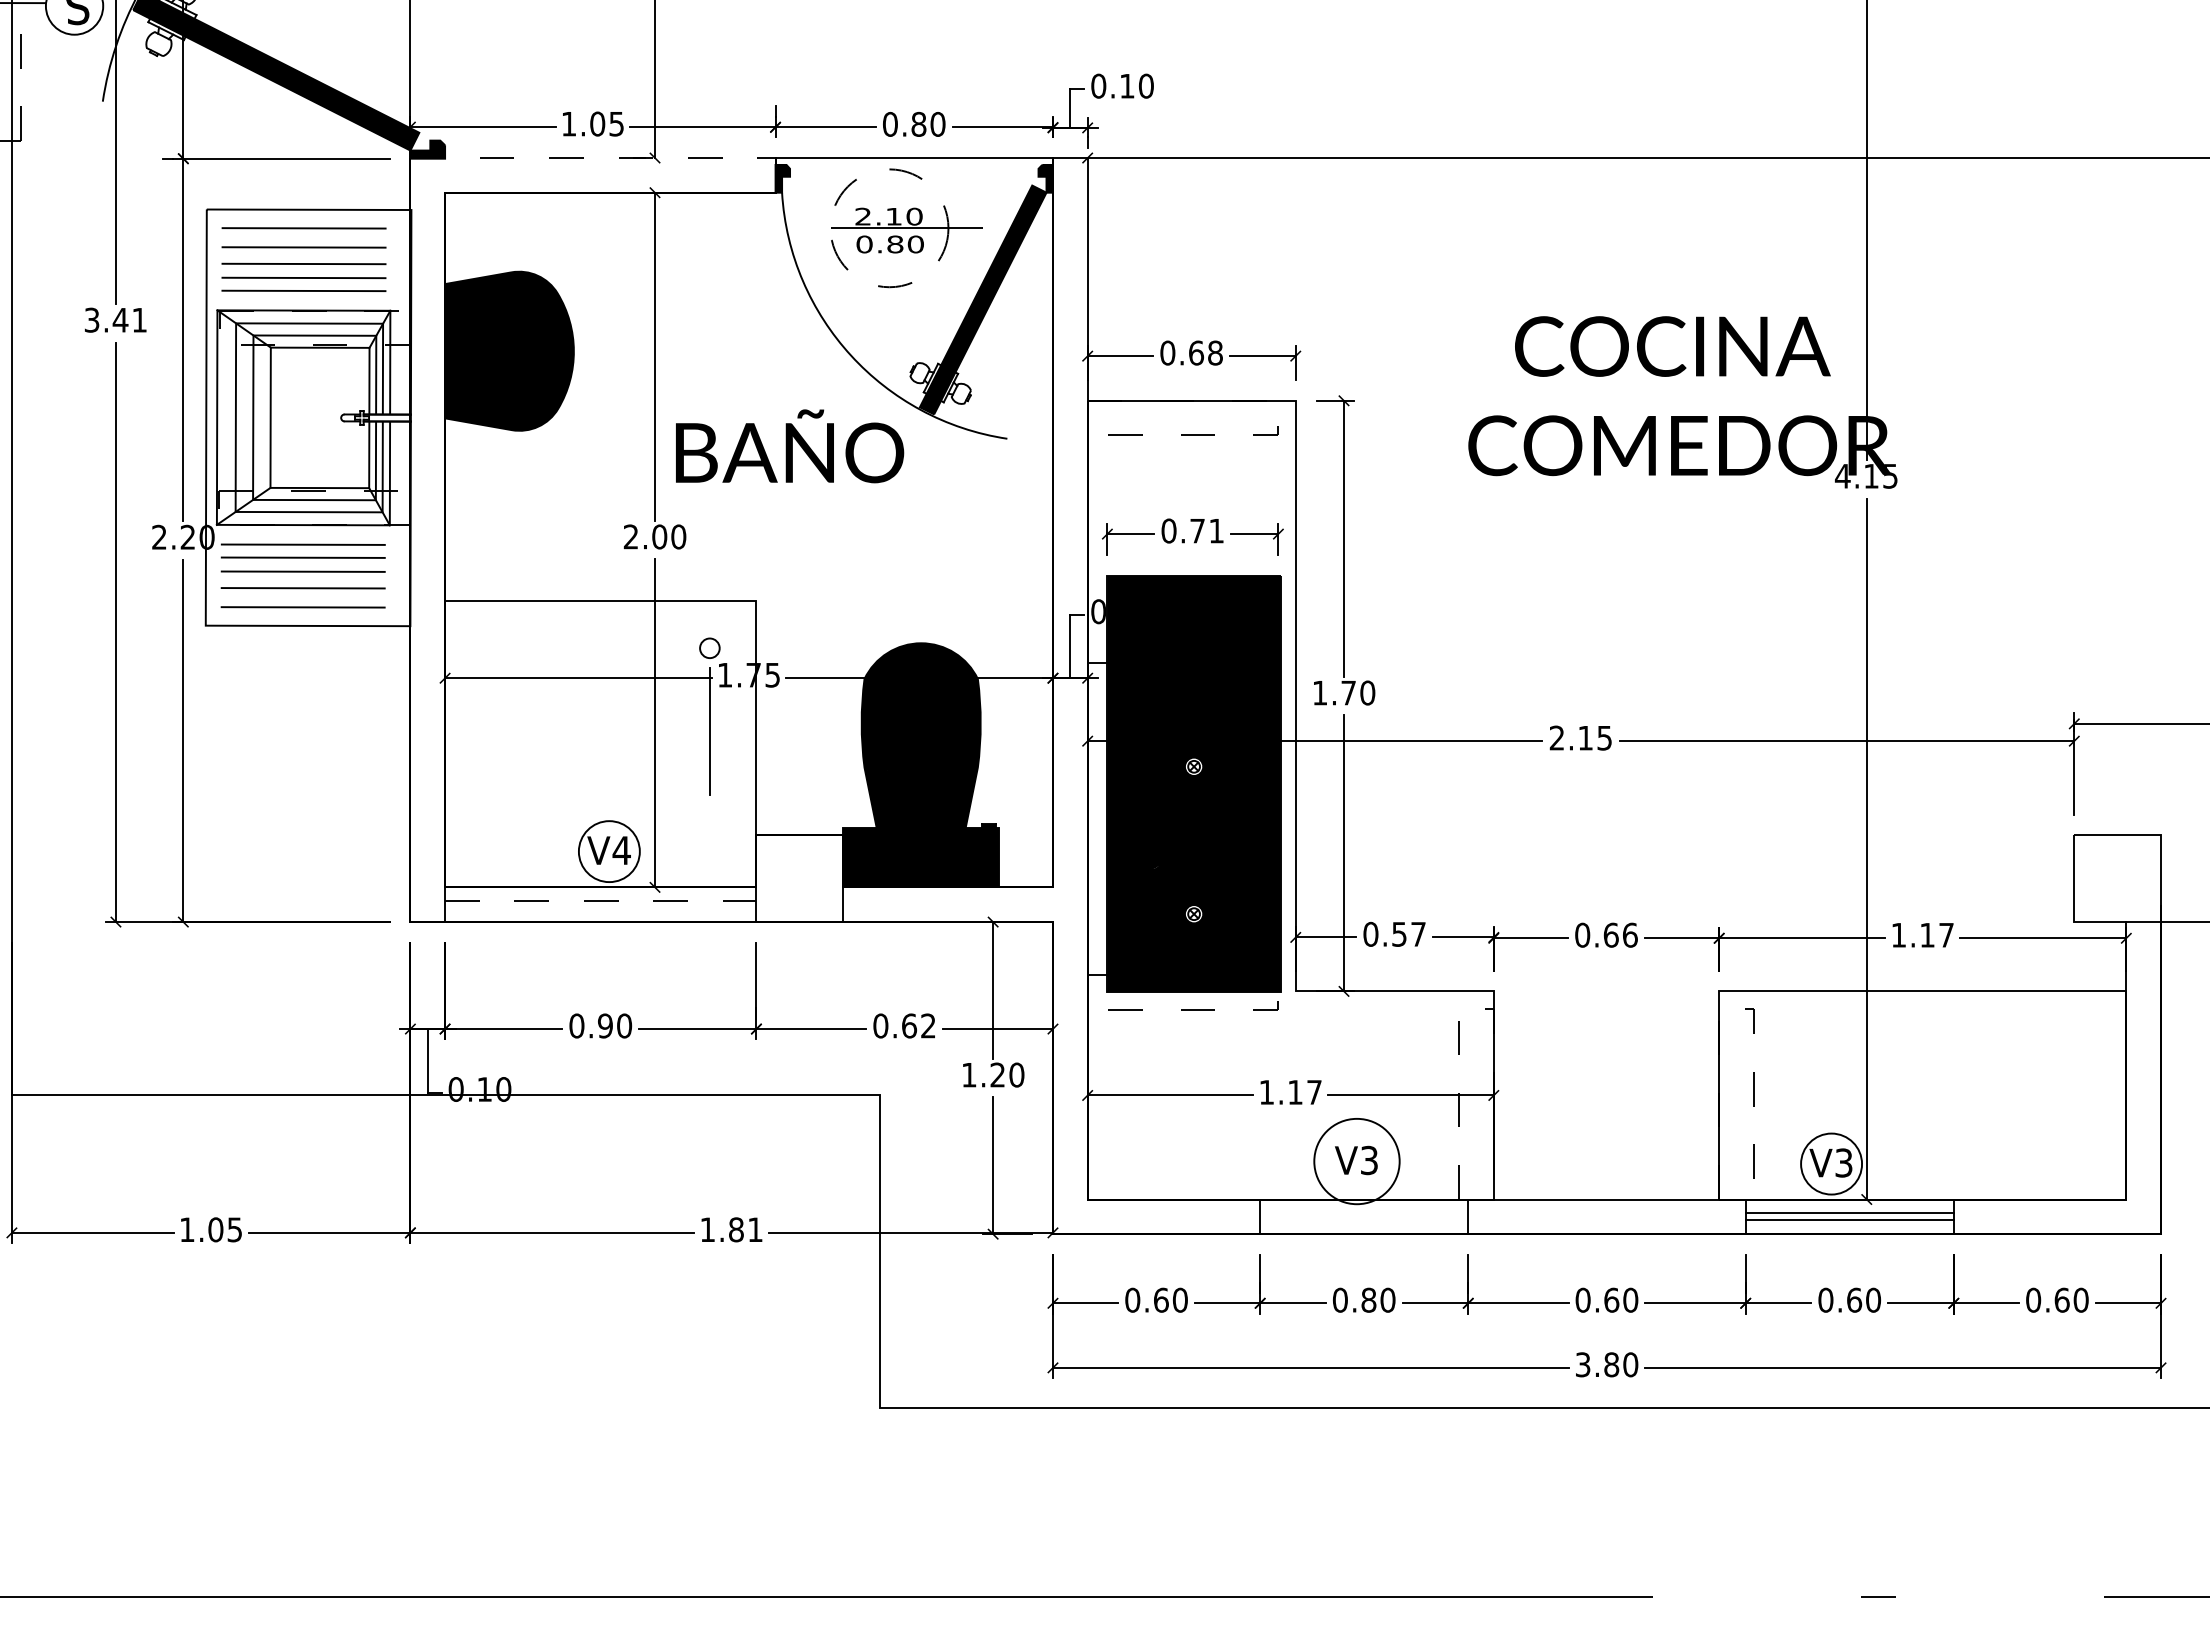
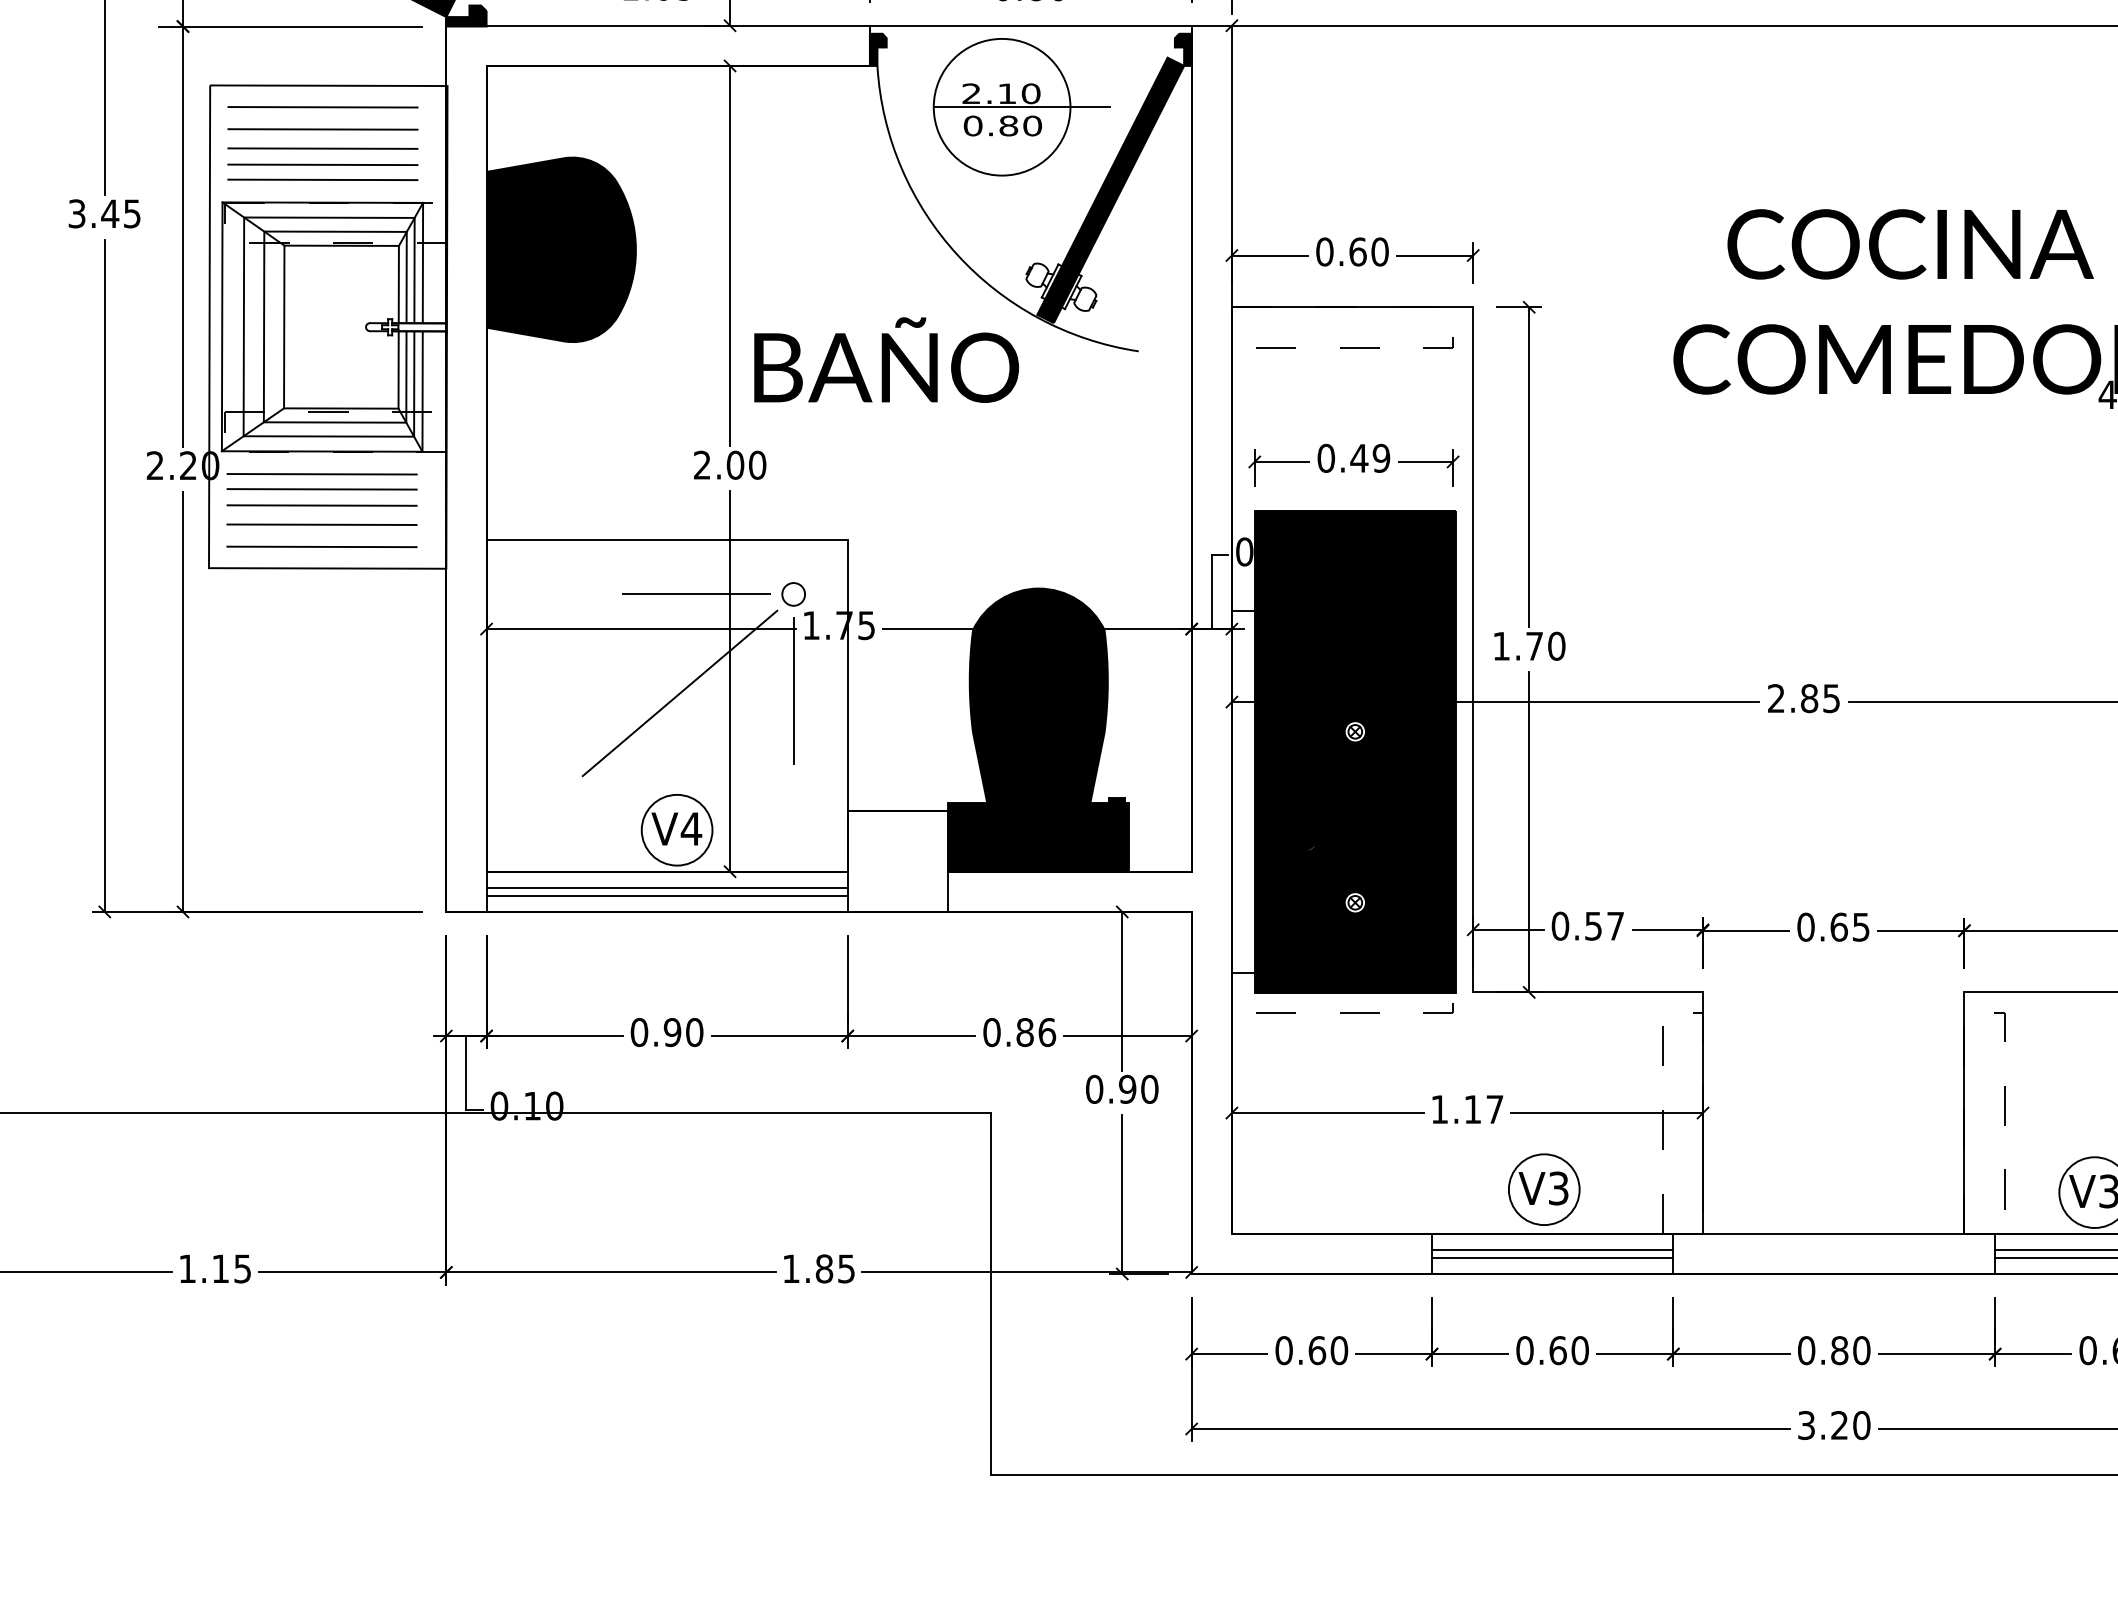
line: (592, 158) -> (657, 26), dashed -> solid
circle: (889, 228) -> (1002, 107), dashed -> solid
text: (139, 320) -> (132, 214), 3.41 -> 3.45
text: (1215, 353) -> (1380, 252), 0.68 -> 0.60
text: (1206, 530) -> (1369, 457), 0.71 -> 0.49
line: (625, 648) -> (695, 594), added
line: (611, 733) -> (679, 693), added
text: (1585, 737) -> (1809, 697), 2.15 -> 2.85
line: (600, 901) -> (666, 888), dashed -> solid
line: (600, 908) -> (666, 896), added
text: (1630, 934) -> (1861, 926), 0.66 -> 0.65
text: (919, 1025) -> (1036, 1031), 0.62 -> 0.86
text: (983, 1074) -> (1111, 1088), 1.20 -> 0.90
circle: (1356, 1161) -> (1543, 1189), size x0.71
line: (1364, 1213) -> (1552, 1249), added
line: (1364, 1220) -> (1552, 1258), added
text: (215, 1229) -> (220, 1268), 1.05 -> 1.15
text: (755, 1229) -> (846, 1268), 1.81 -> 1.85
text: (1368, 1299) -> (1557, 1349), 0.80 -> 0.60
text: (1611, 1299) -> (1839, 1349), 0.60 -> 0.80
text: (1611, 1364) -> (1839, 1425), 3.80 -> 3.20

